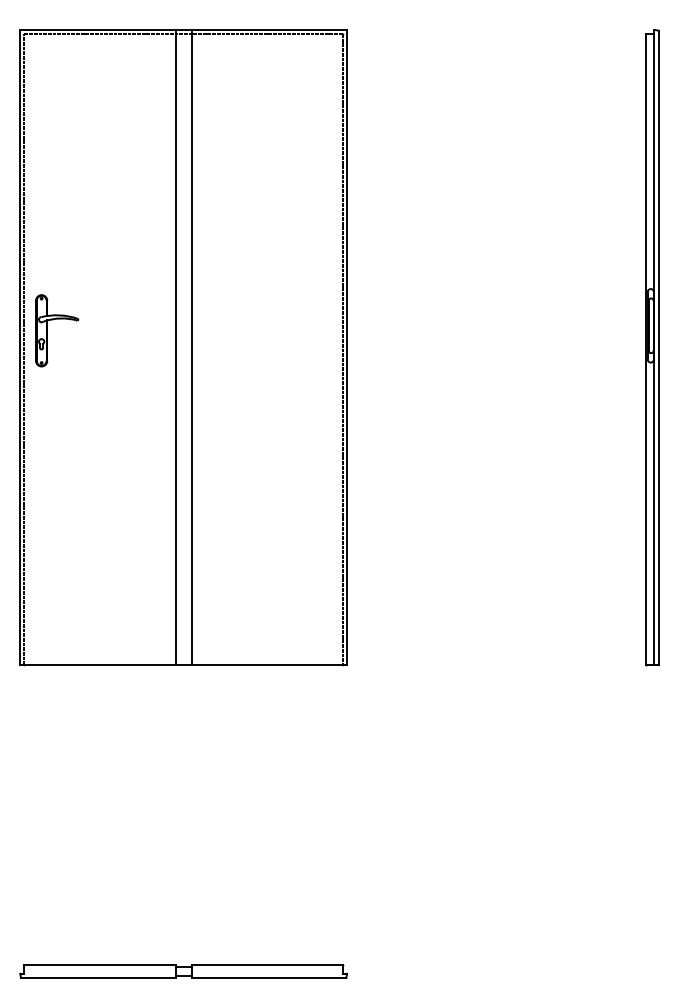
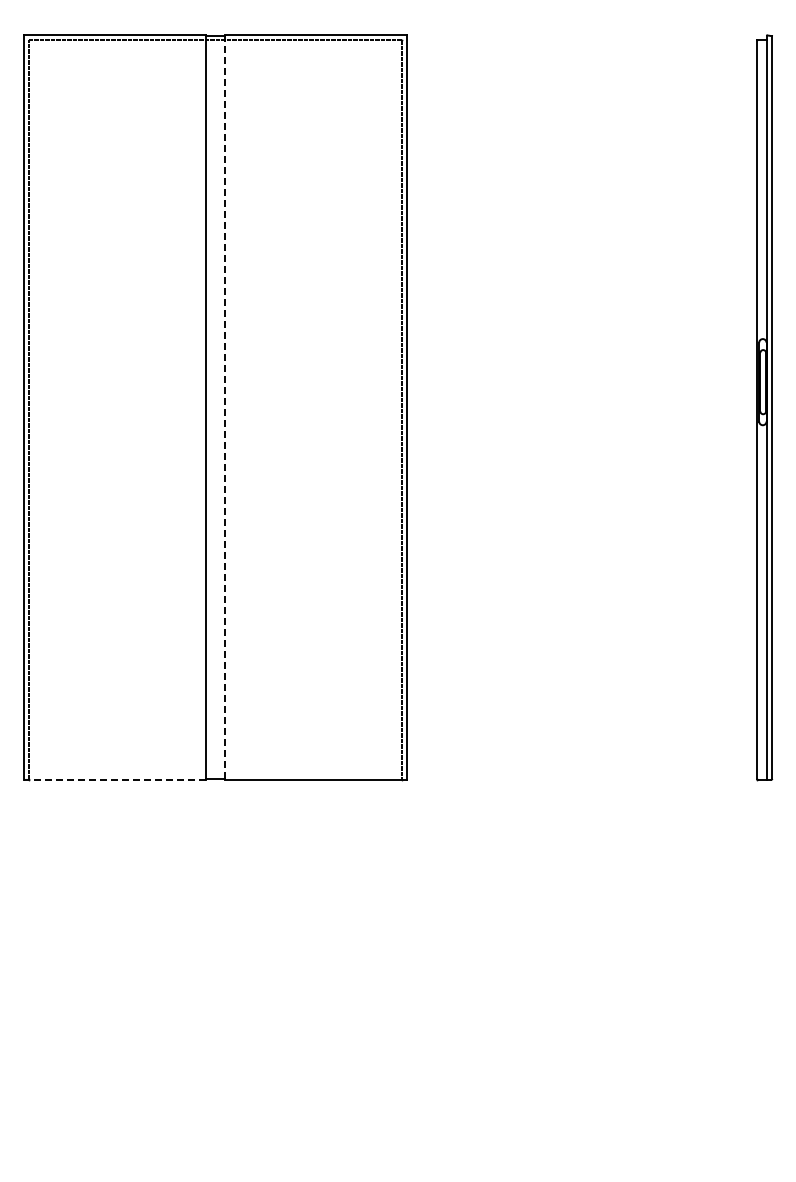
part: (48, 330) -> (56, 387), removed
line: (191, 348) -> (224, 408), solid -> dashed
line: (97, 664) -> (114, 779), solid -> dashed
part: (183, 971) -> (215, 1139), removed

